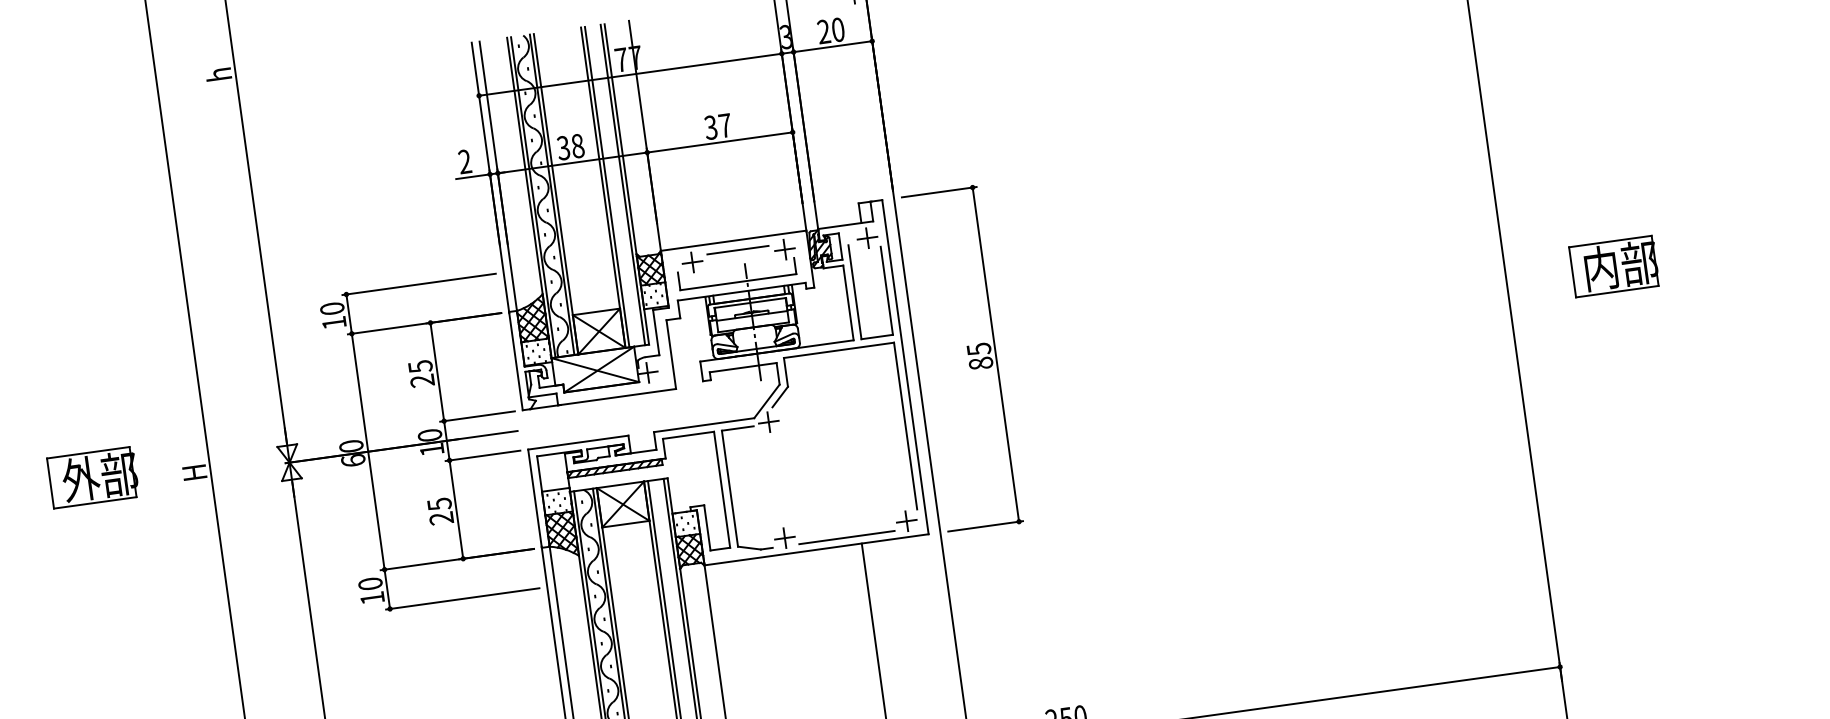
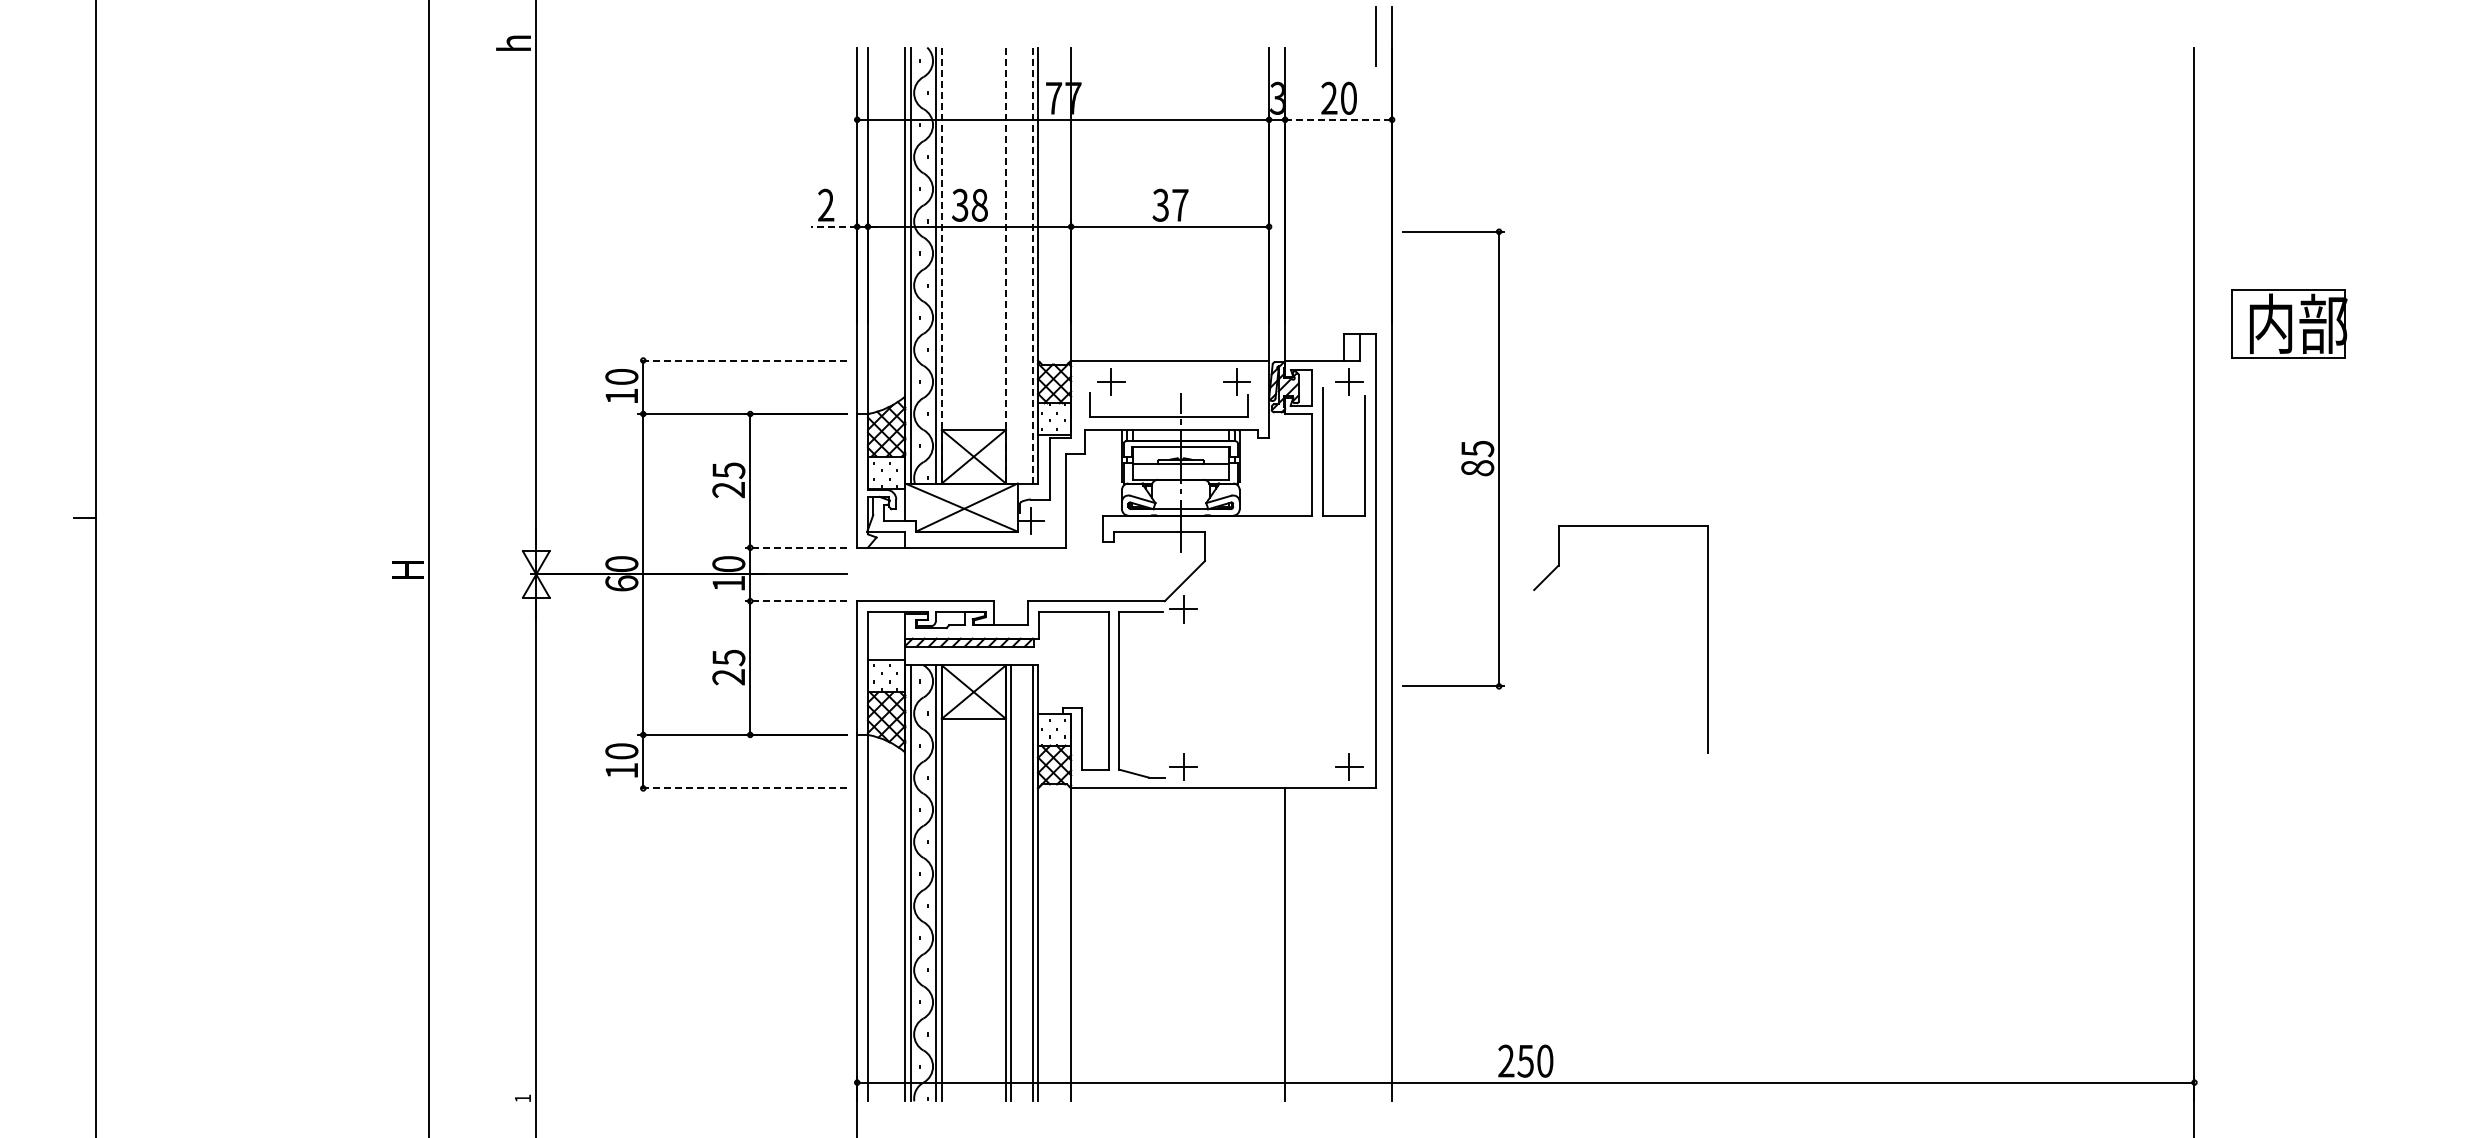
line: (833, 46) -> (1339, 119), solid -> dashed
line: (472, 176) -> (833, 226), solid -> dashed
line: (622, 184) -> (1032, 265), solid -> dashed
line: (602, 187) -> (1005, 265), solid -> dashed
line: (607, 187) -> (1011, 265), removed
line: (555, 194) -> (941, 265), solid -> dashed
line: (737, 249) -> (1173, 373), removed
part: (1614, 266) -> (2289, 323), moved
line: (418, 284) -> (741, 360), solid -> dashed
part: (967, 355) -> (1461, 454), moved
line: (477, 416) -> (795, 547), solid -> dashed
part: (904, 425) -> (1707, 639), moved
line: (482, 456) -> (795, 601), solid -> dashed
part: (93, 477) -> (271, 557), removed
line: (846, 537) -> (1266, 777), removed
line: (462, 599) -> (741, 788), solid -> dashed

